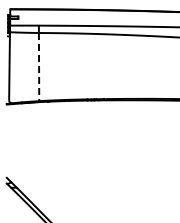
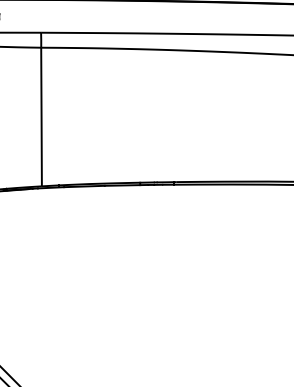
line: (39, 67) -> (42, 117), dashed -> solid

